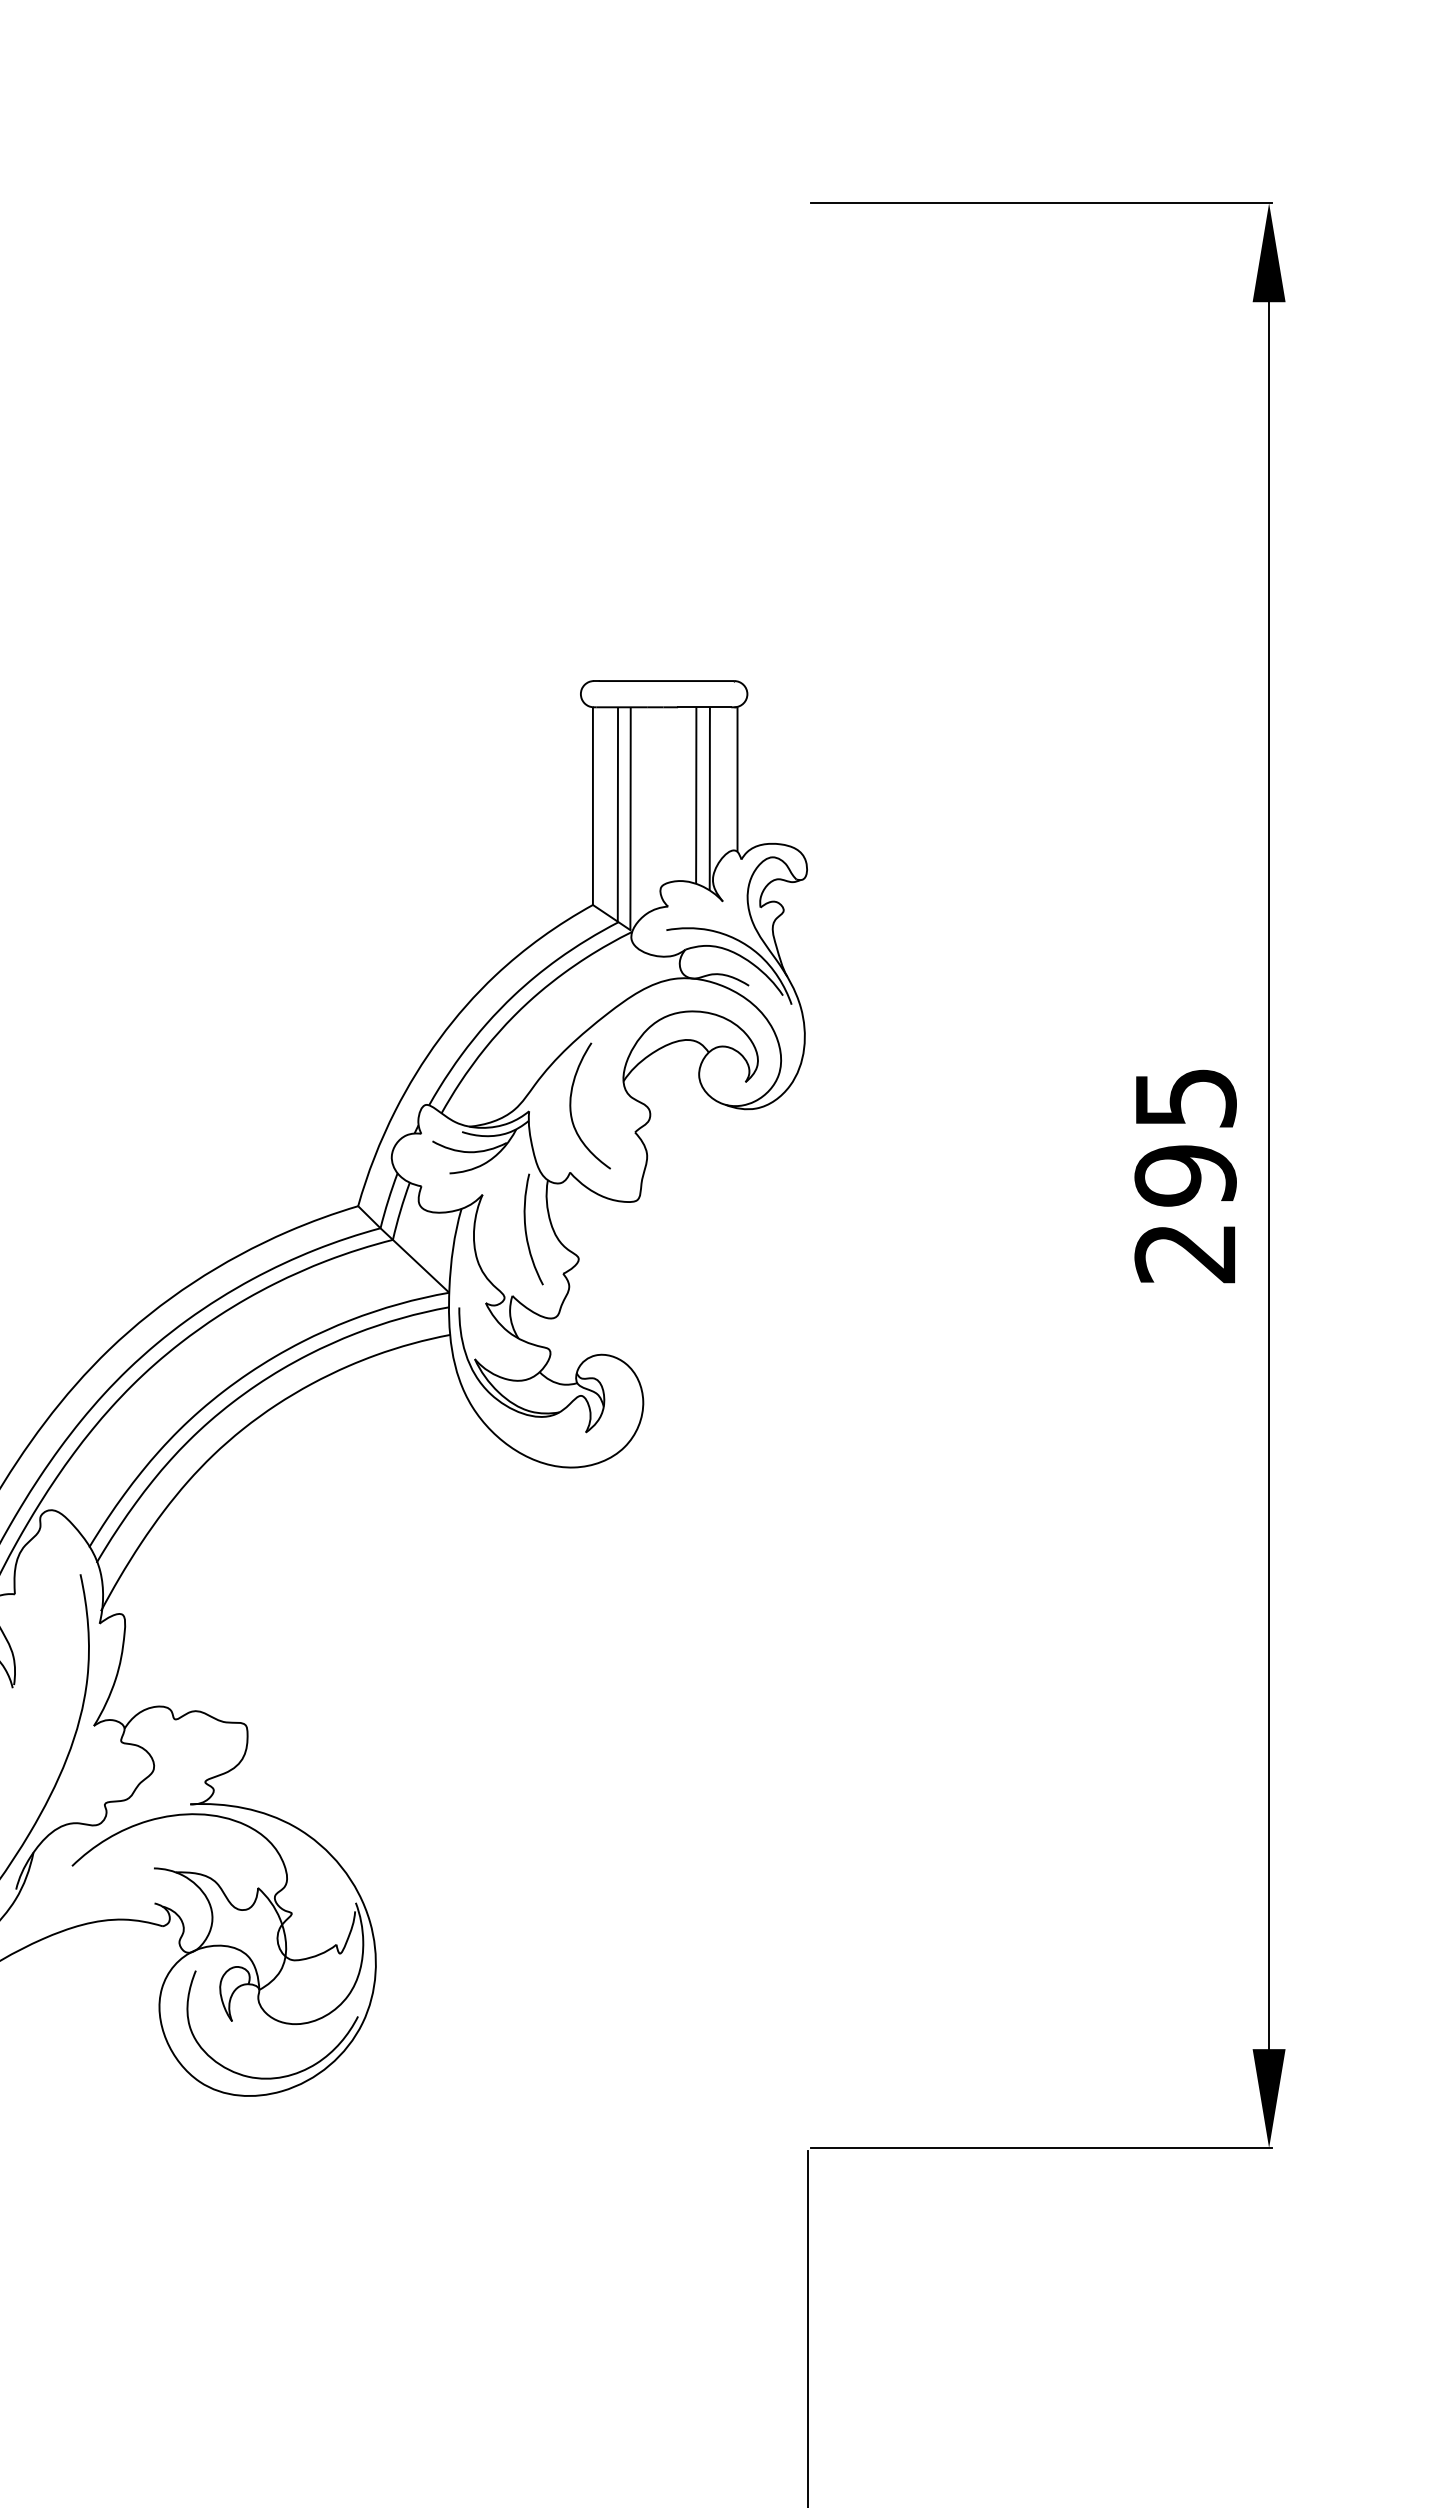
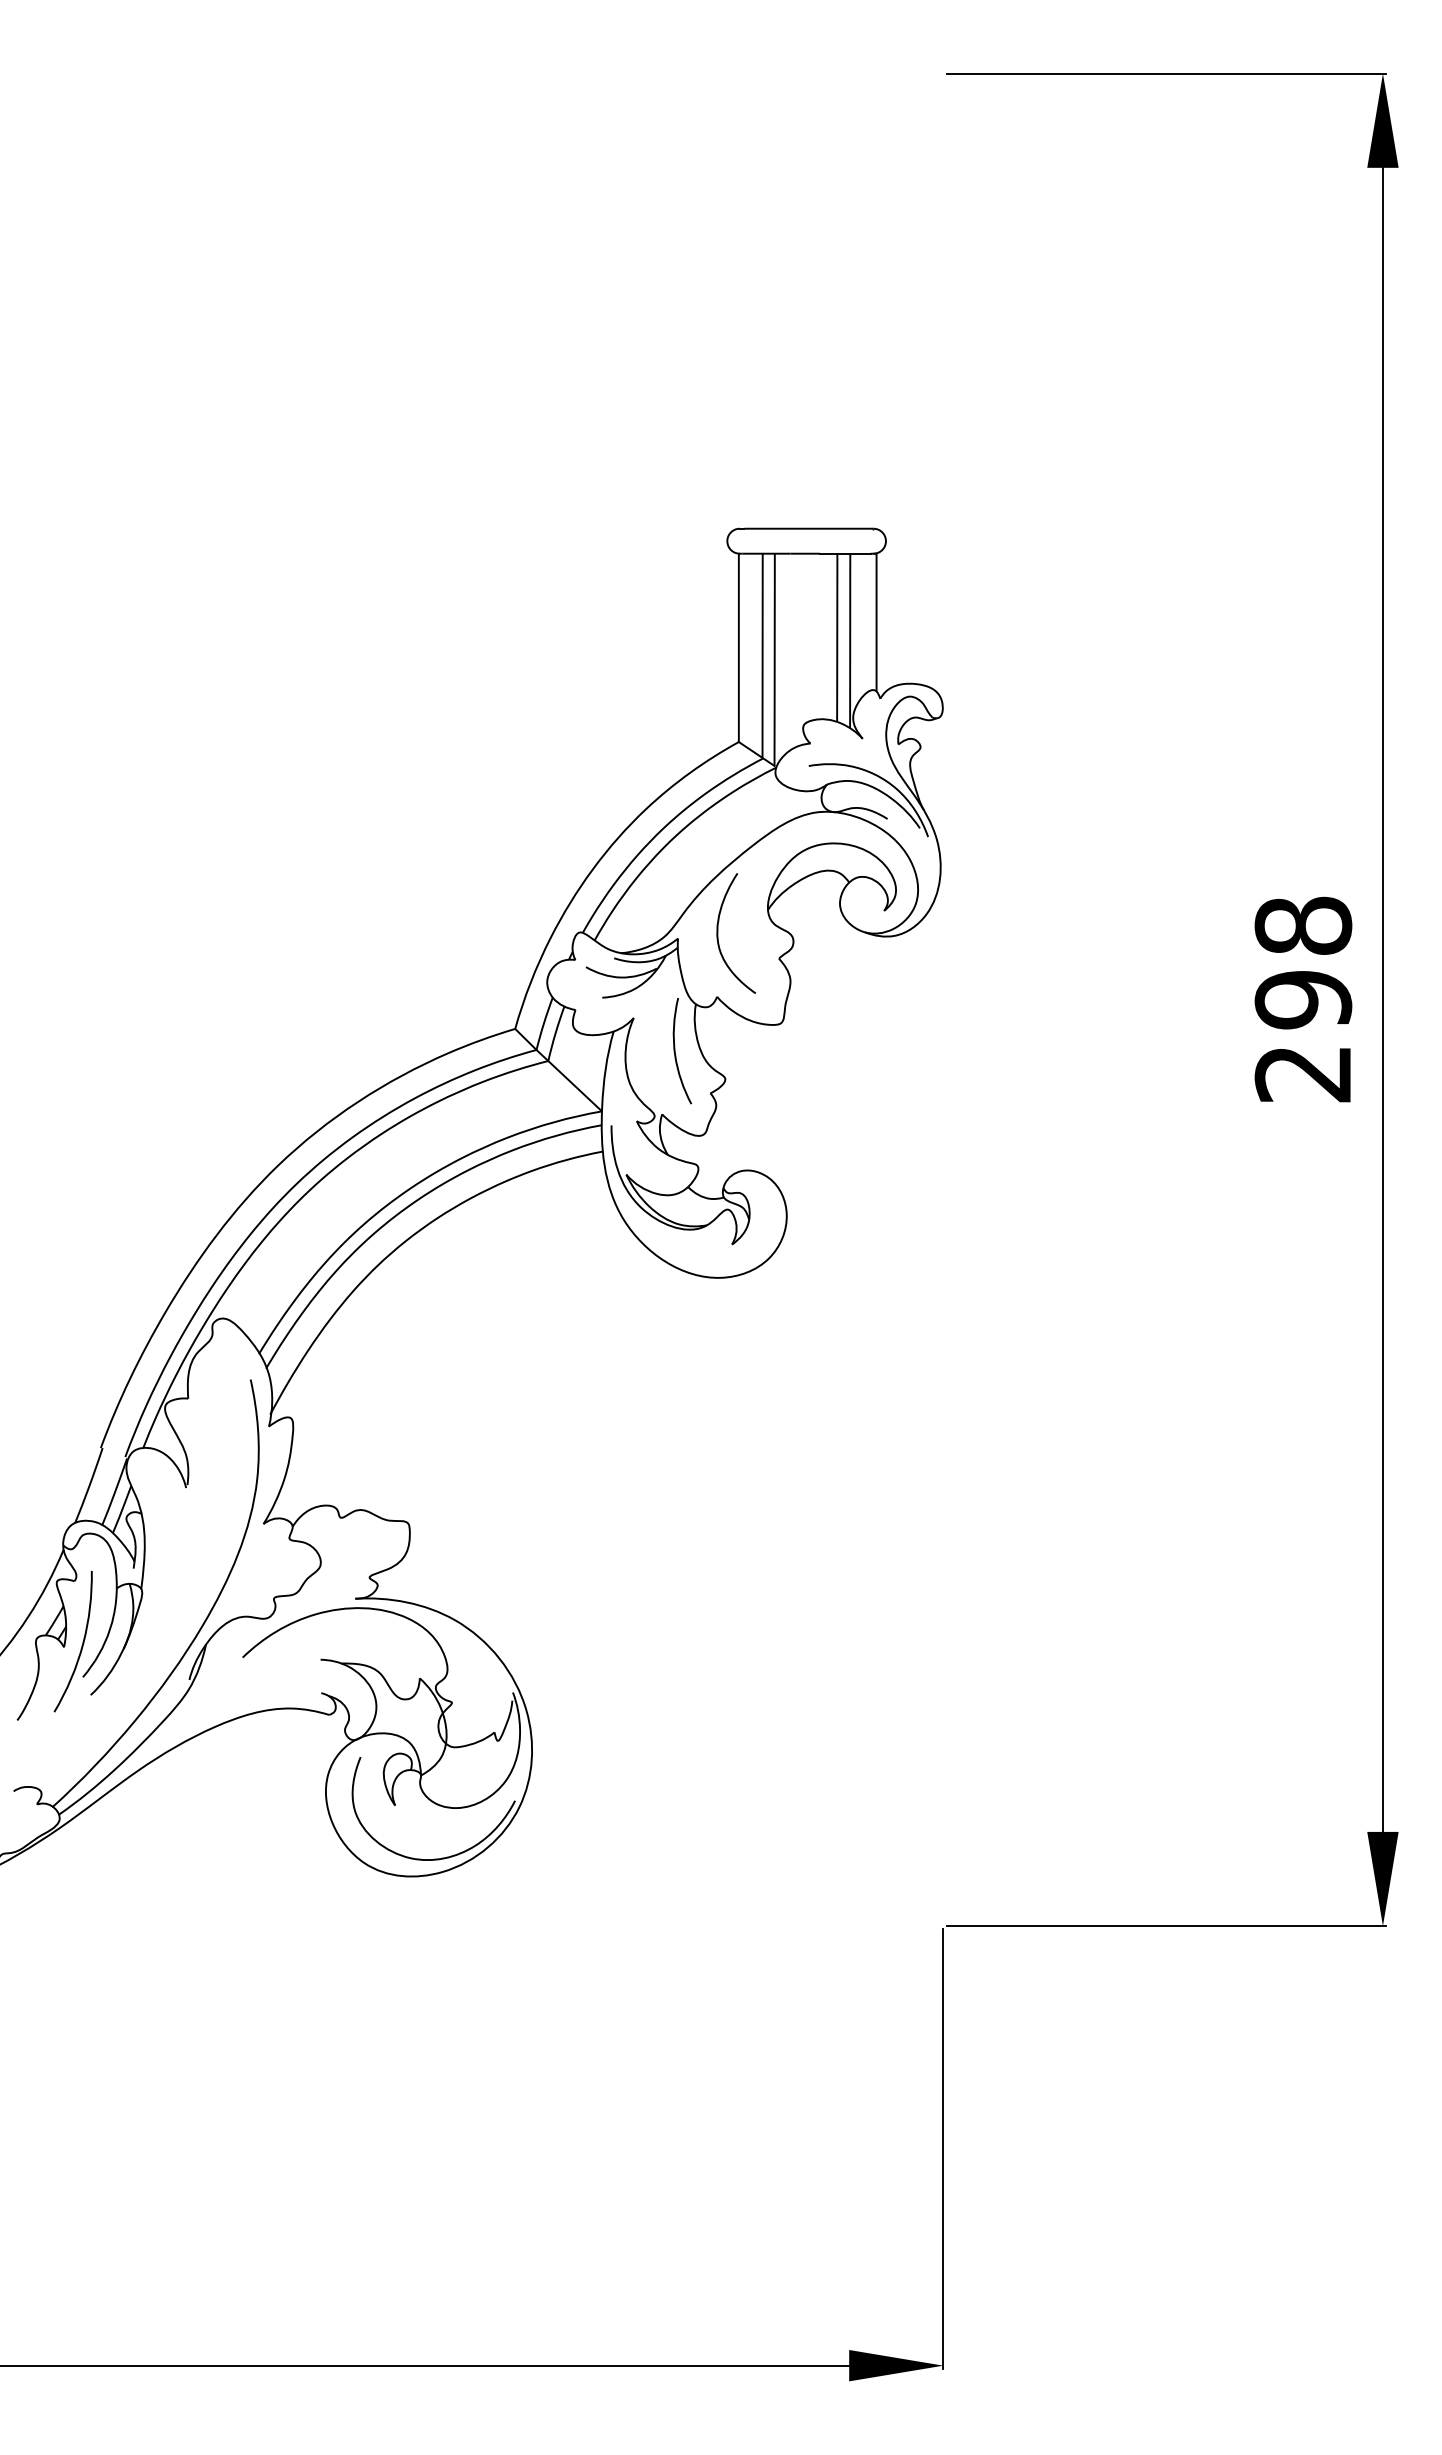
text: (1185, 1097) -> (1303, 925), 295 -> 298

